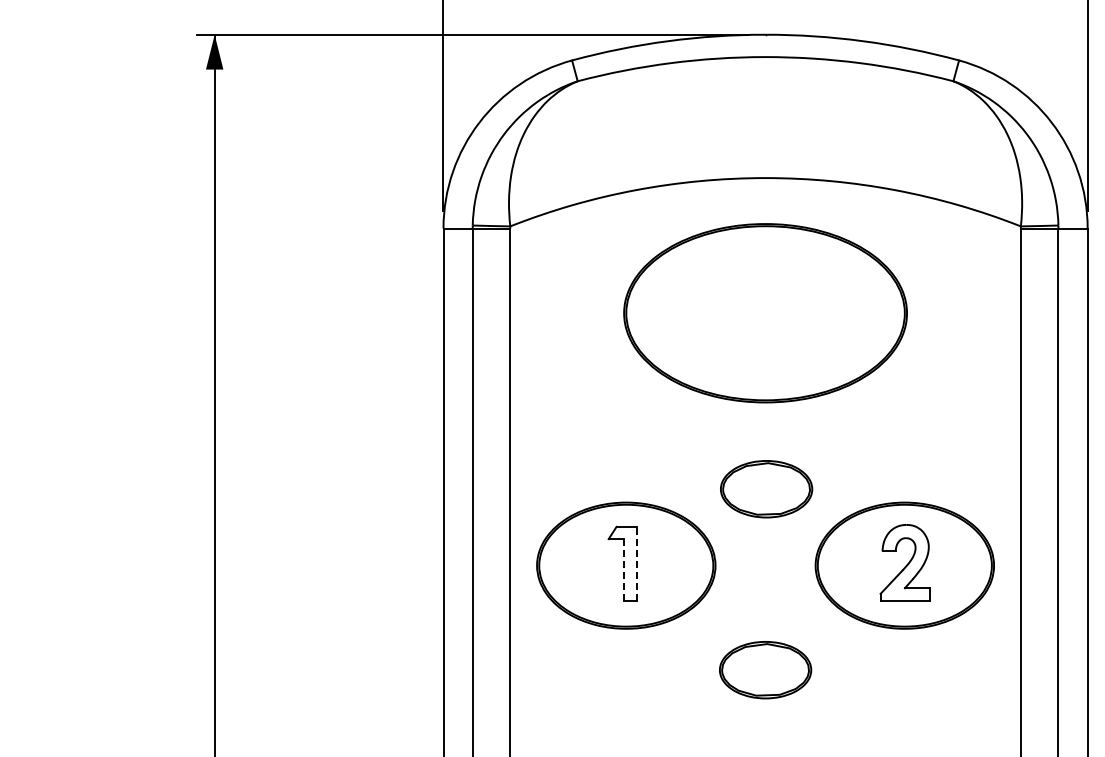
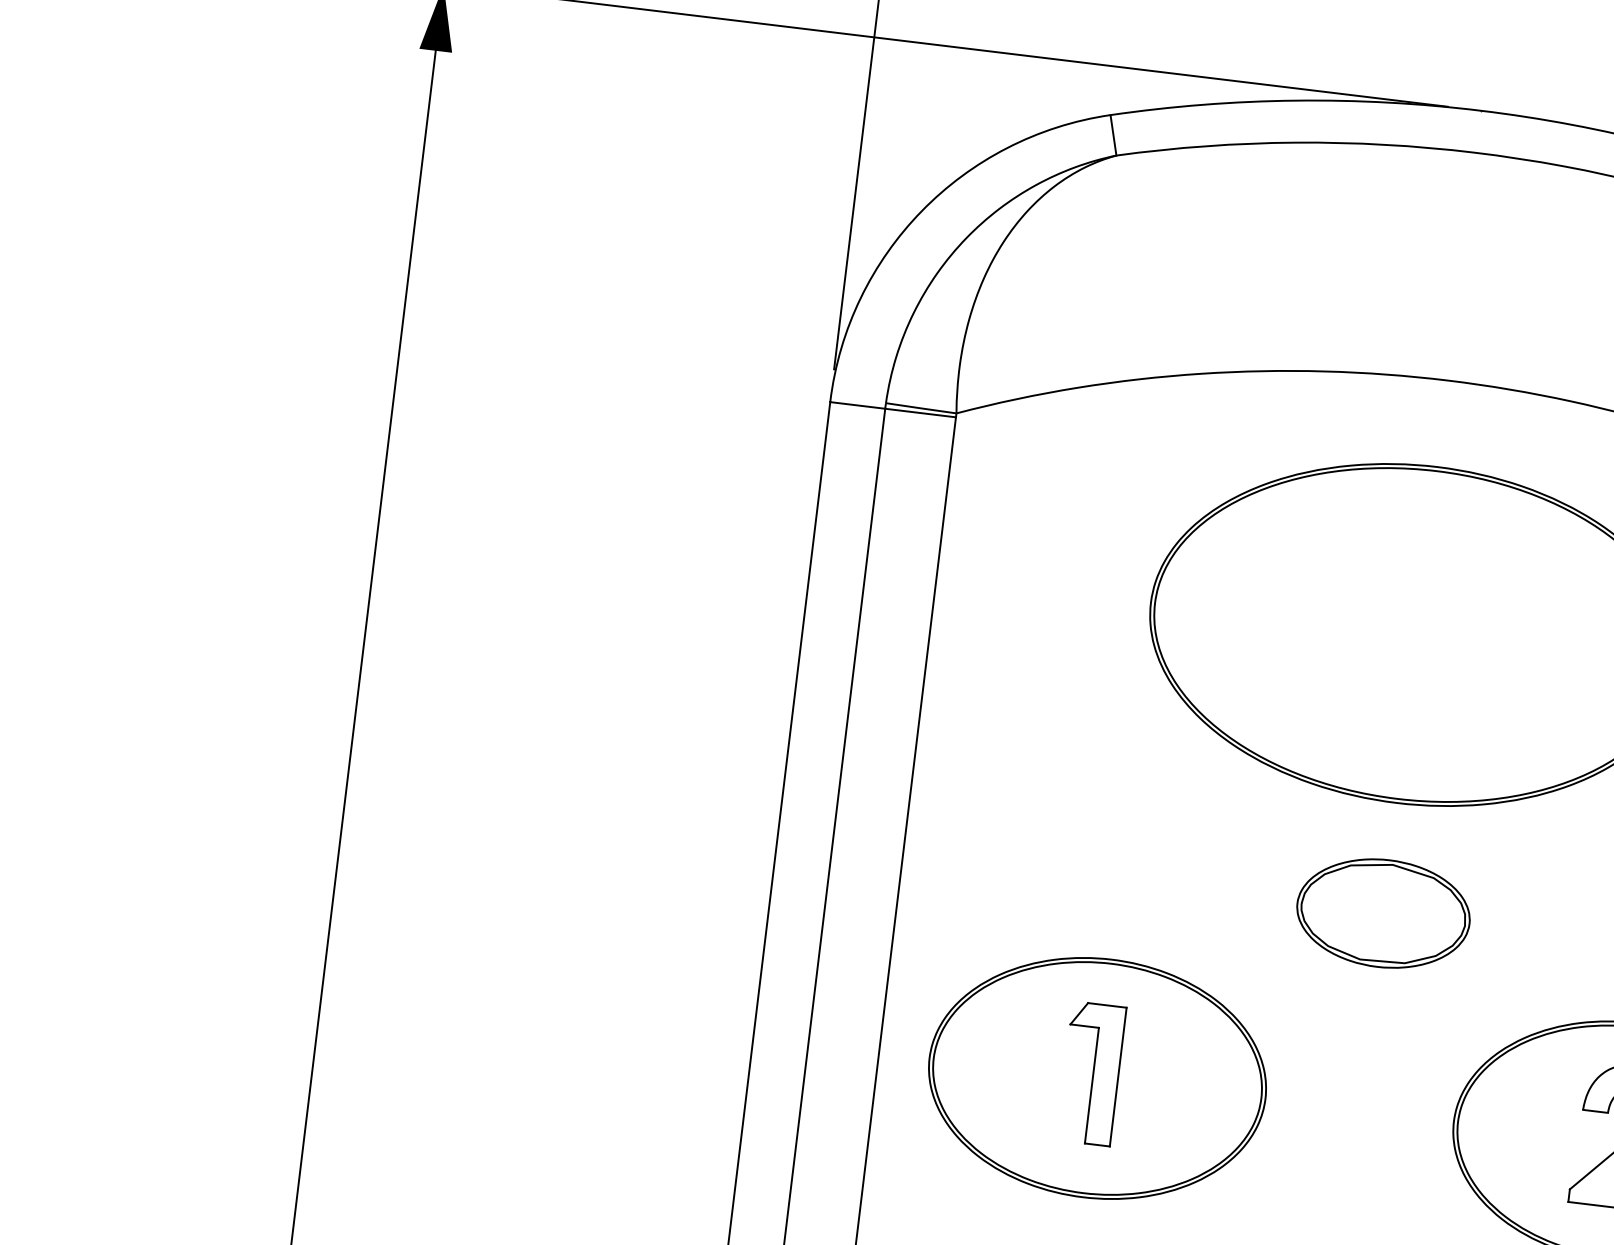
part: (766, 489) -> (1383, 914), moved
line: (637, 563) -> (1119, 1076), dashed -> solid
line: (623, 569) -> (1091, 1084), dashed -> solid

